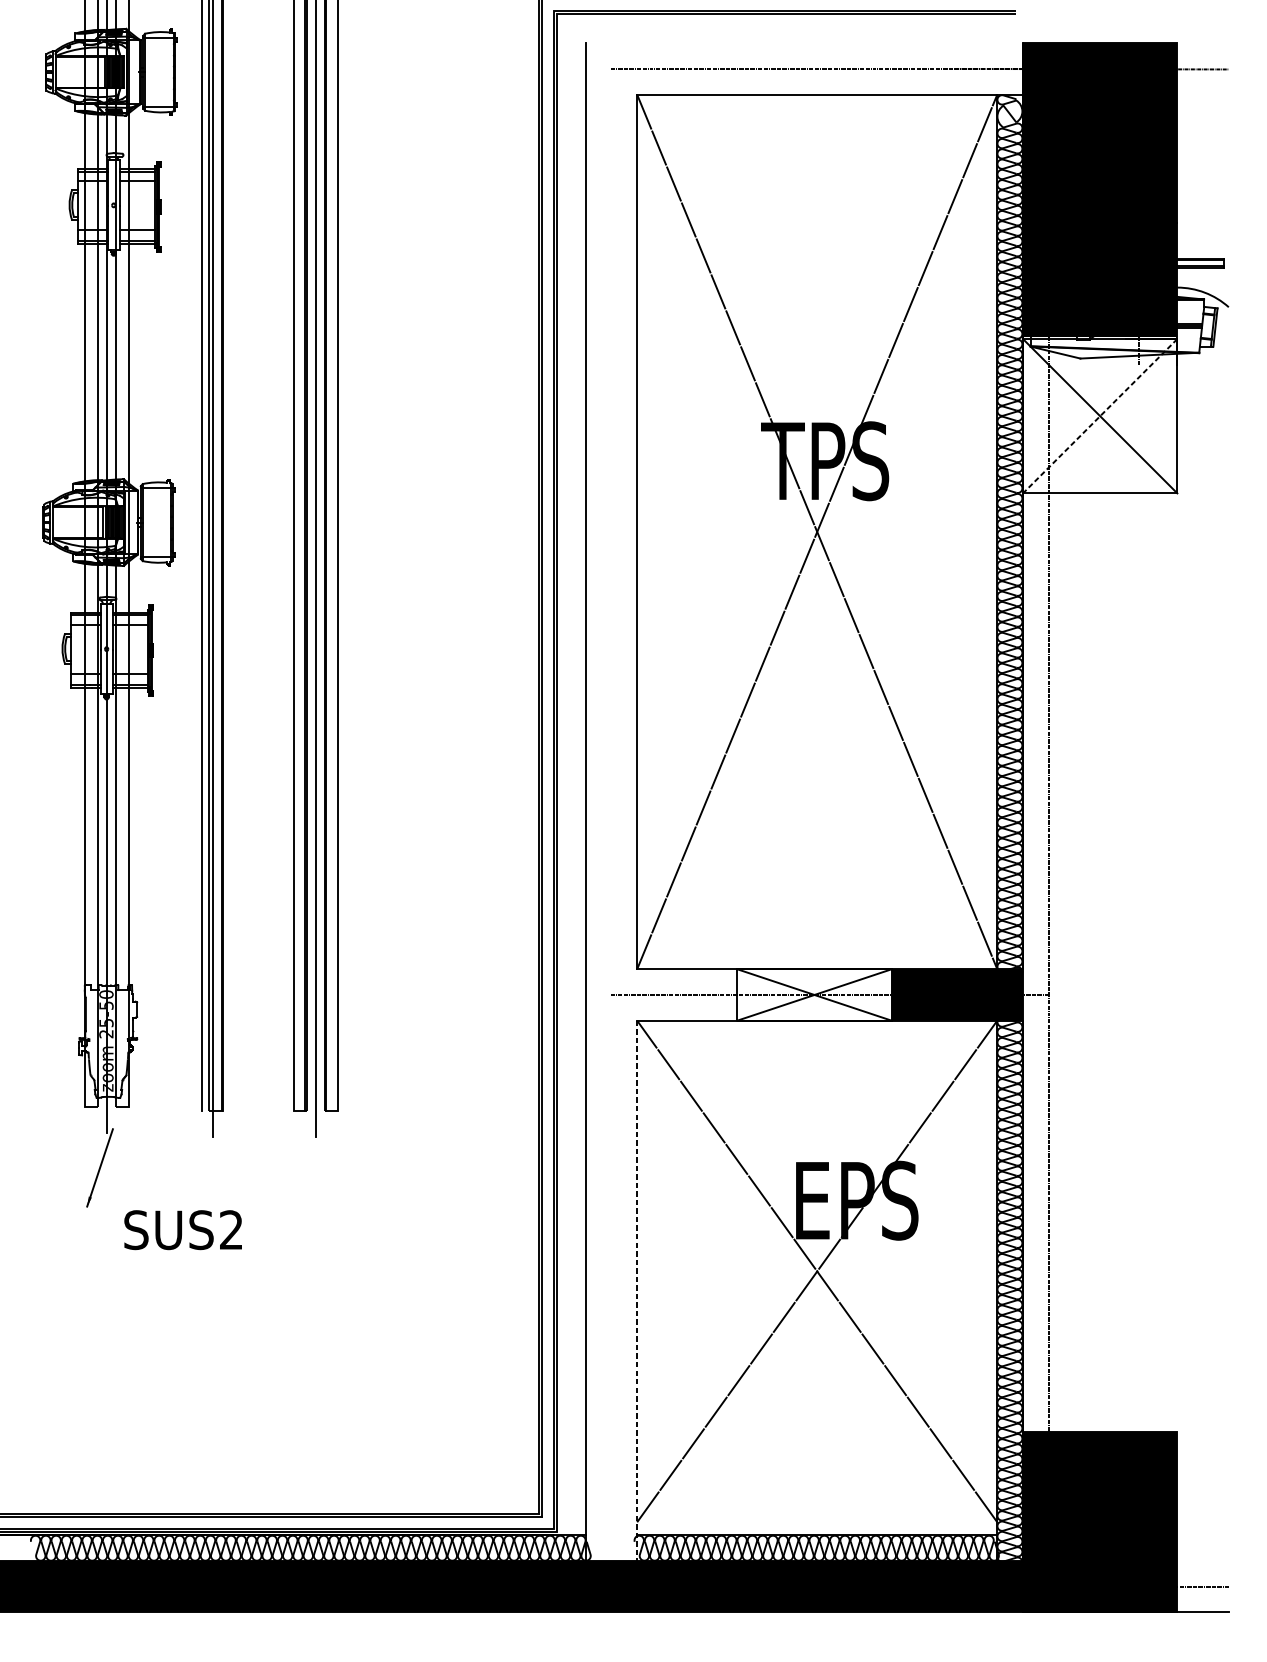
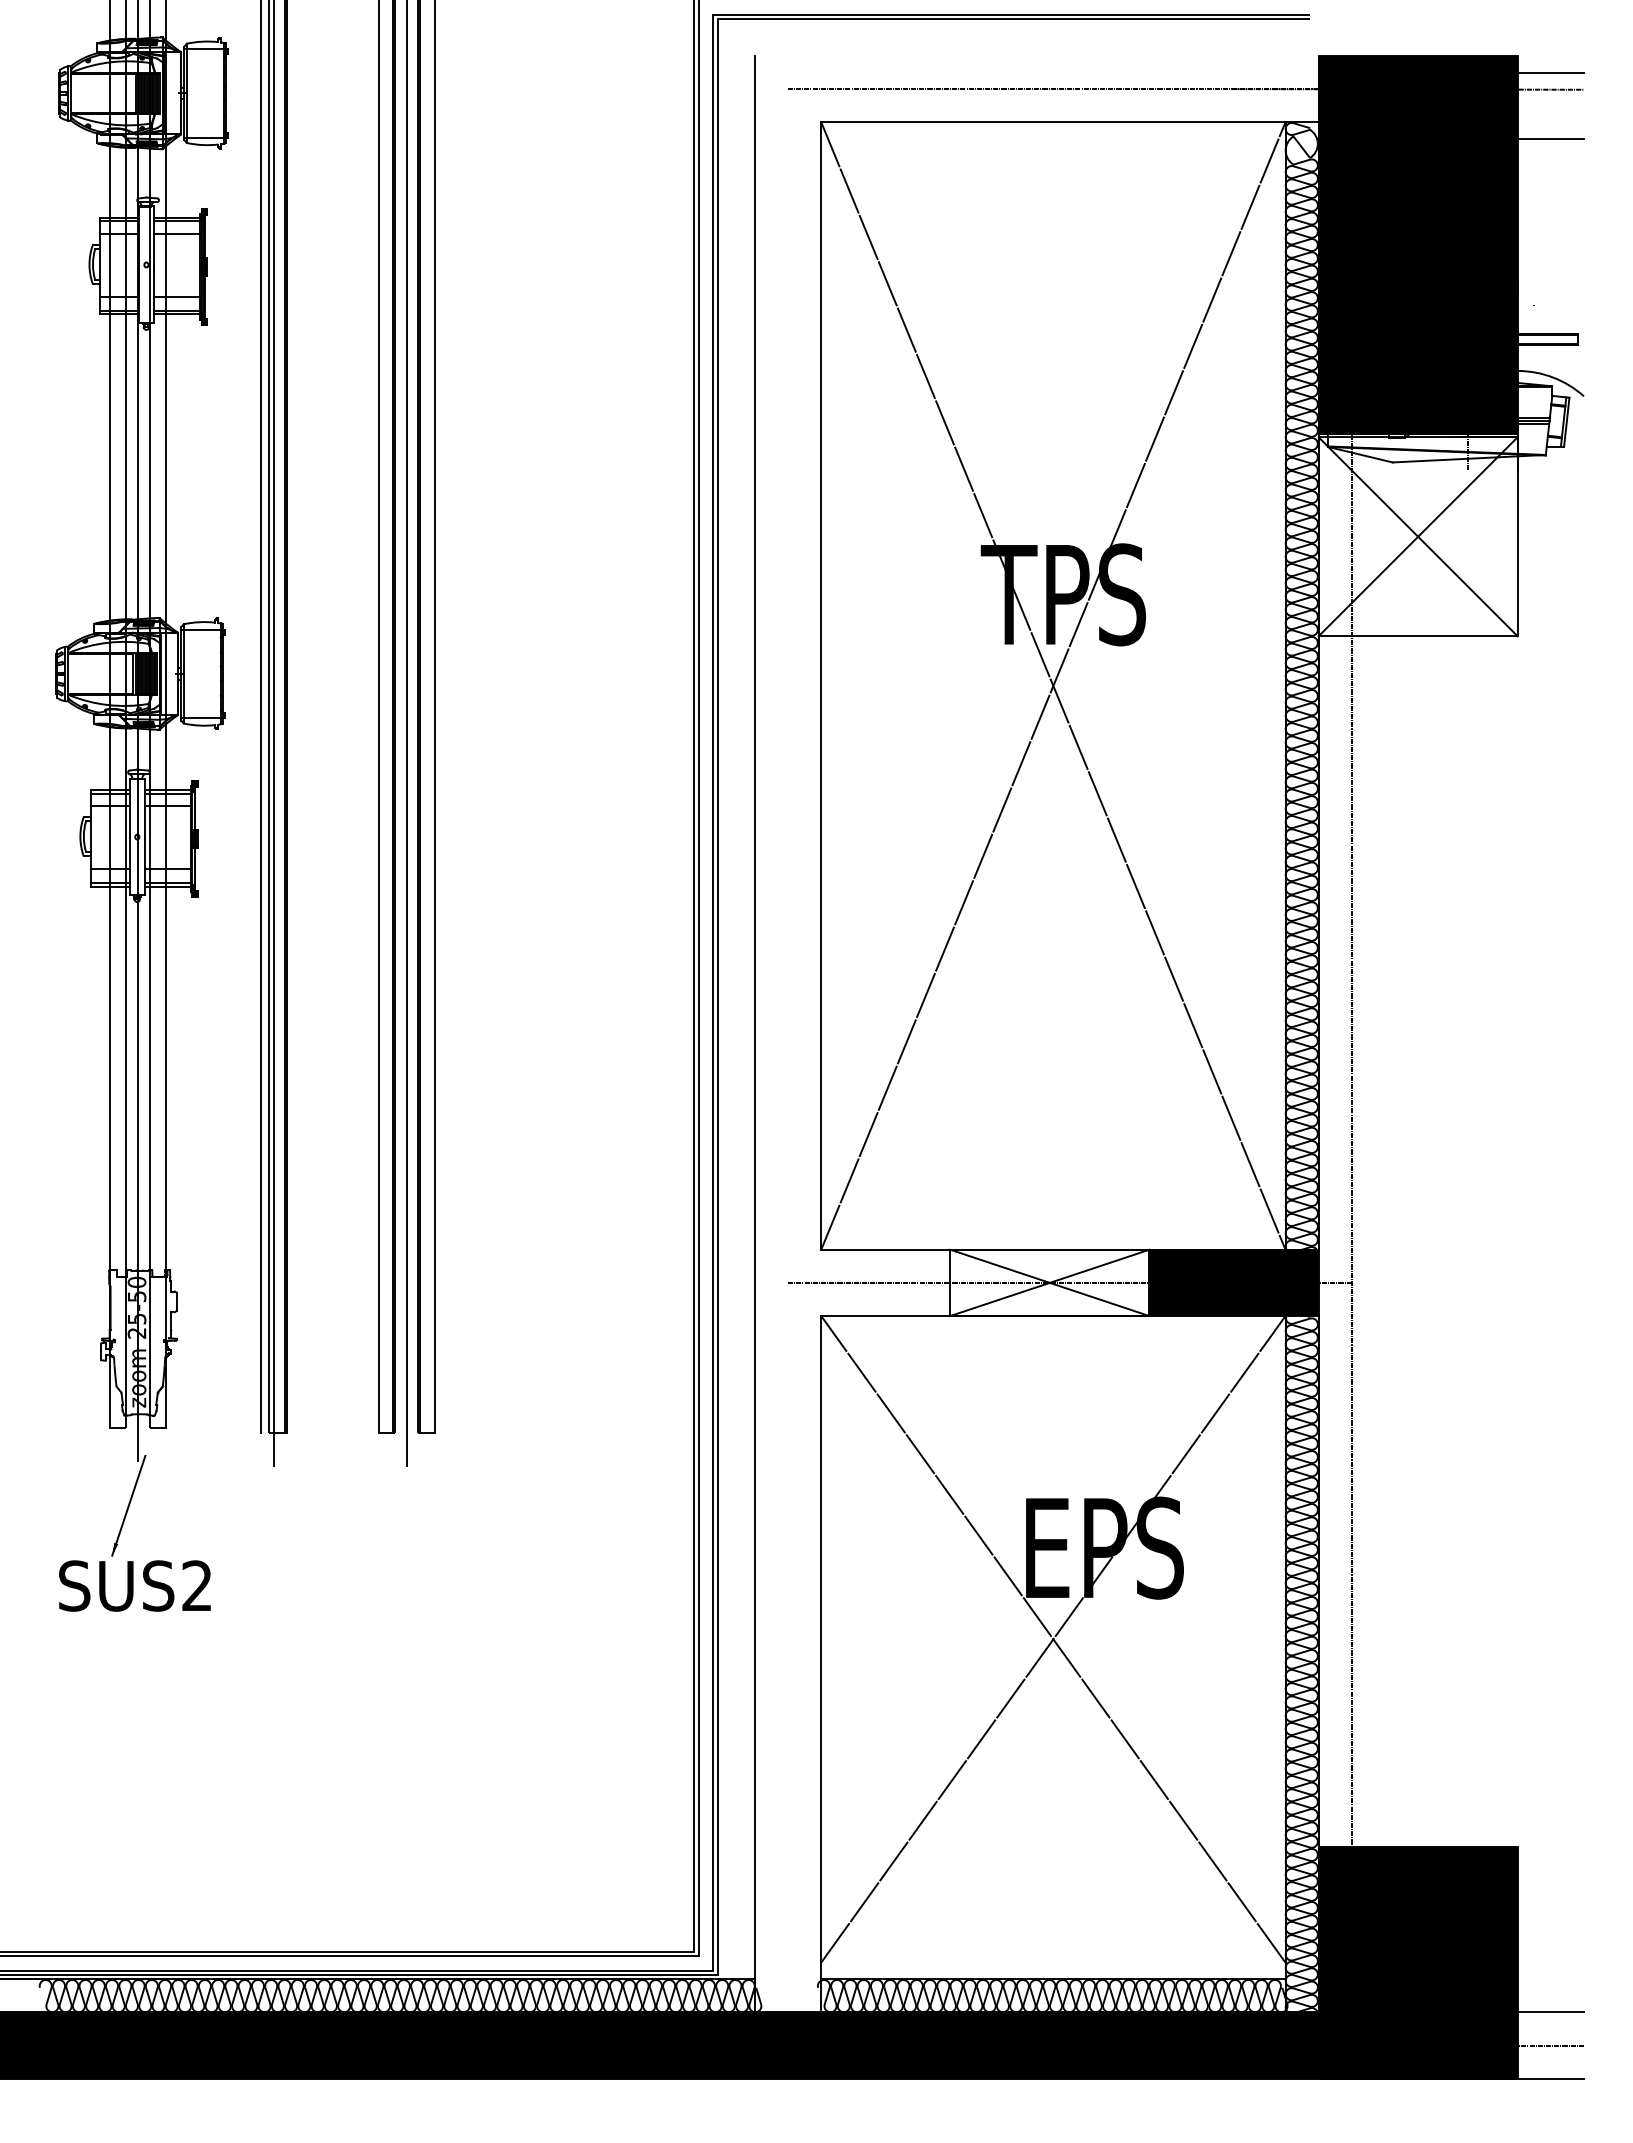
line: (1202, 56) -> (1550, 72), added
line: (1202, 107) -> (1550, 138), added
line: (1100, 416) -> (1418, 536), dashed -> solid
text: (182, 1229) -> (134, 1585), moved
line: (637, 1290) -> (821, 1664), dashed -> solid
line: (1202, 1560) -> (1550, 2012), added

